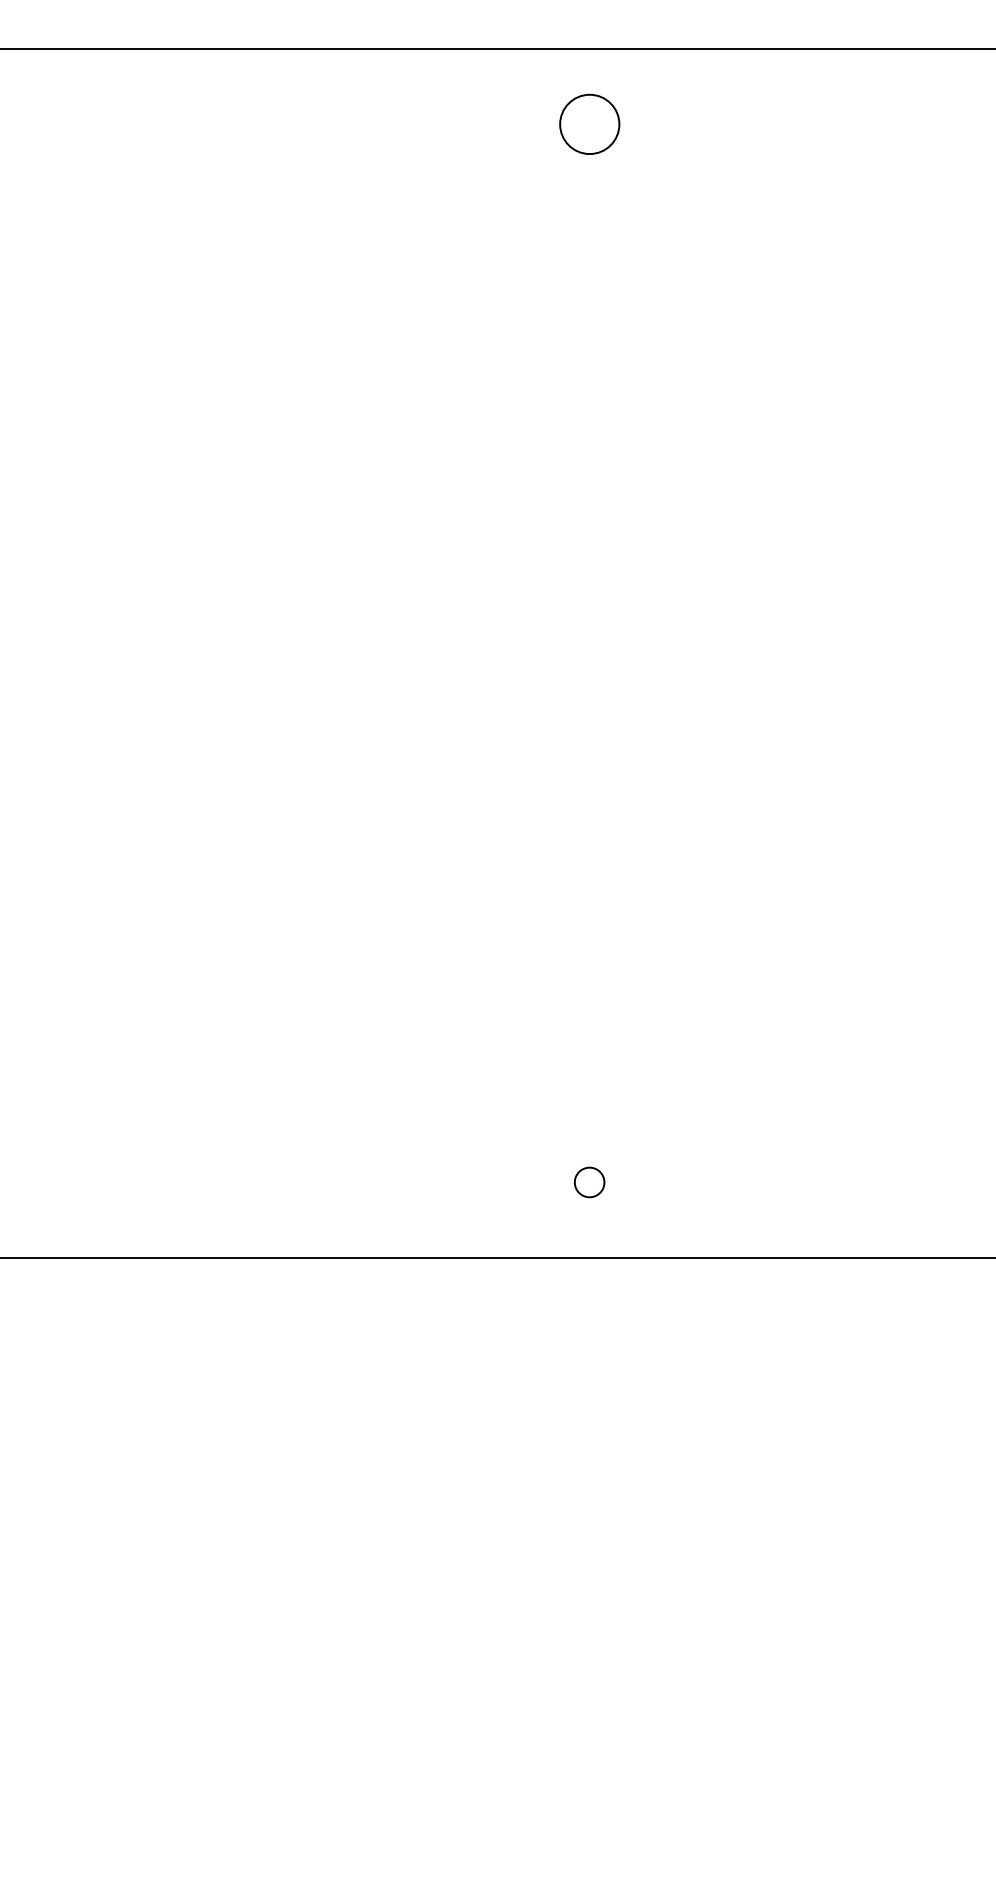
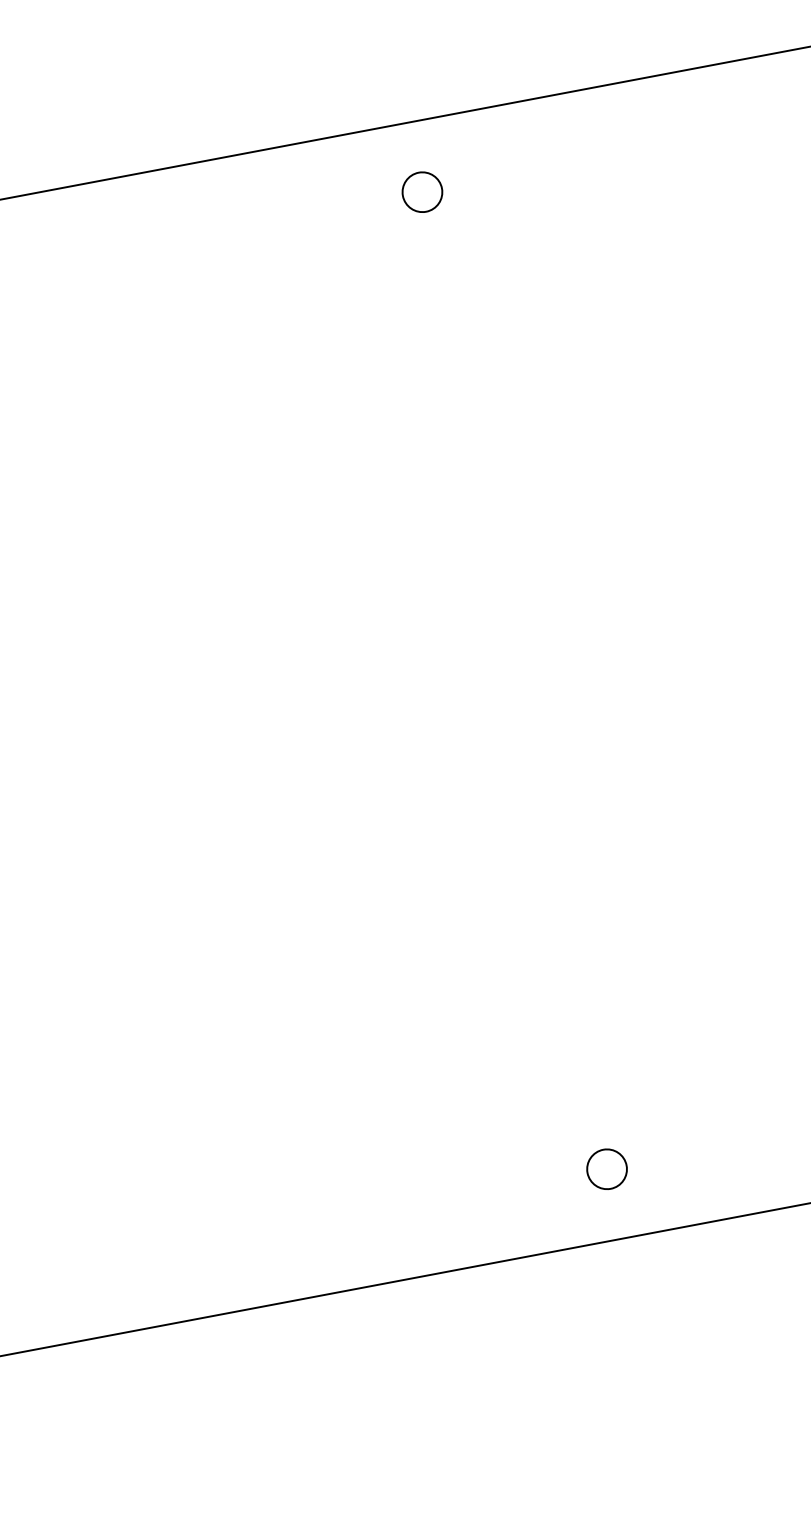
circle: (589, 124) -> (422, 192), size x0.71
circle: (589, 1182) -> (606, 1169), size x1.43

